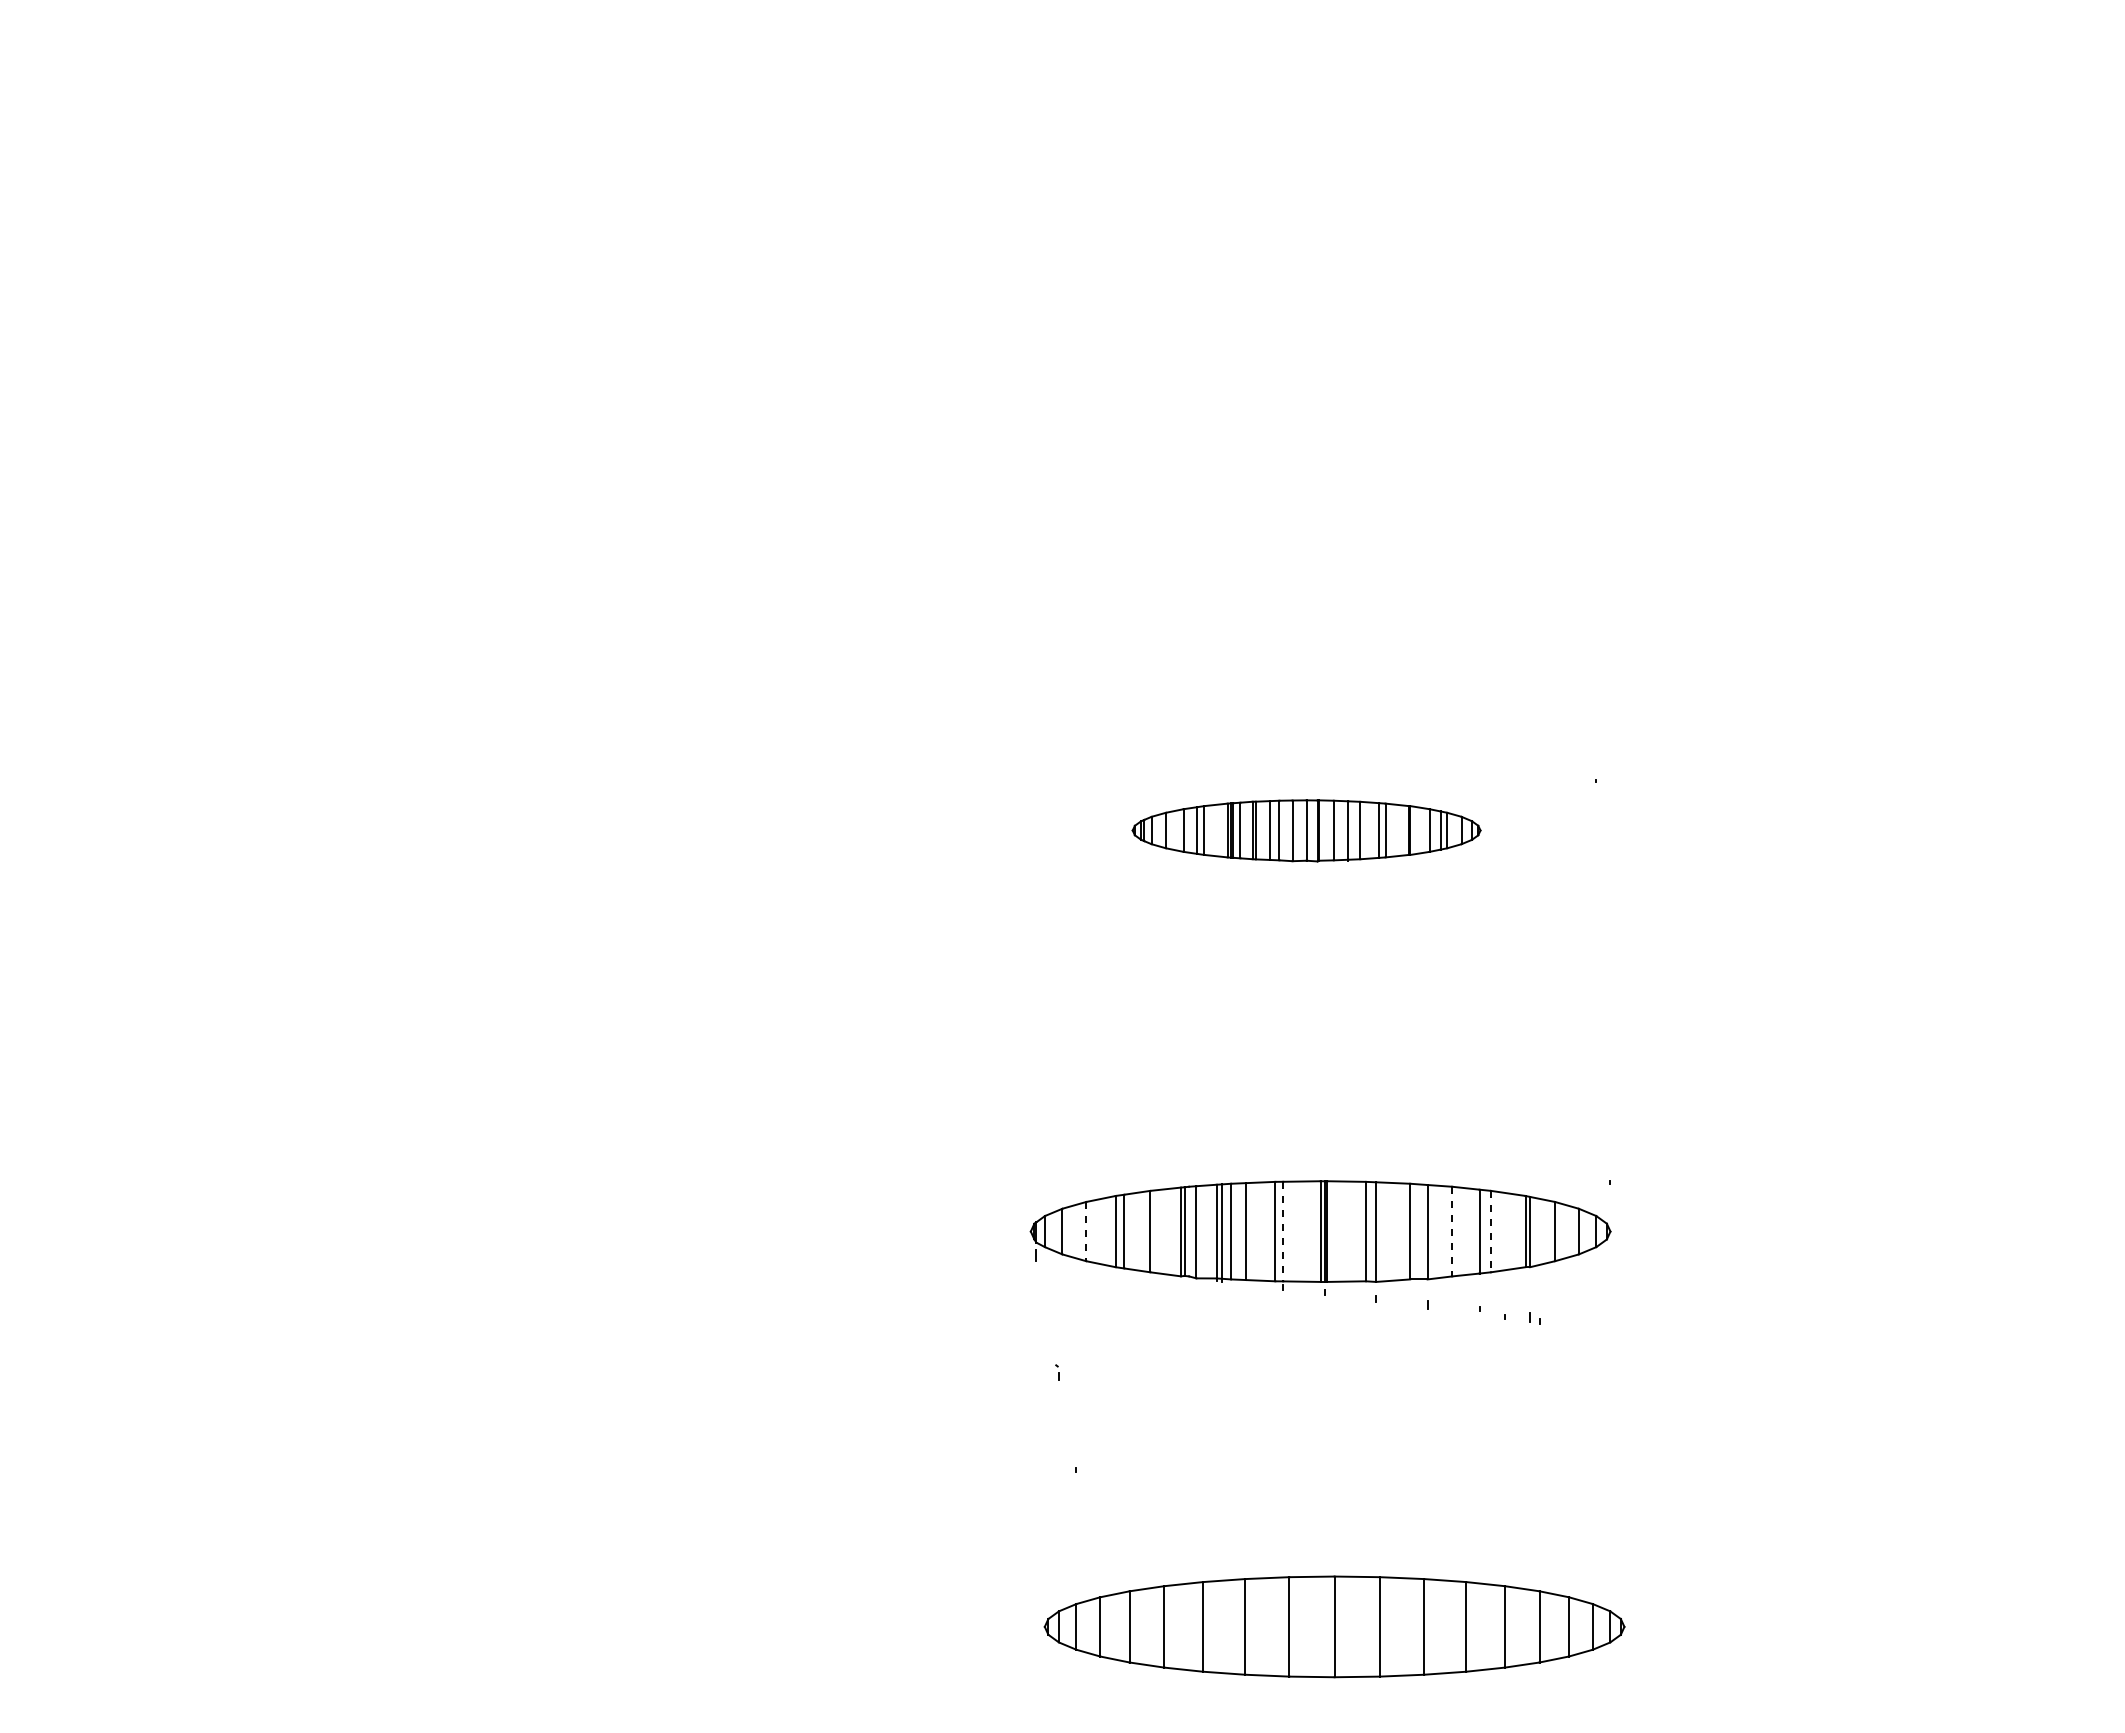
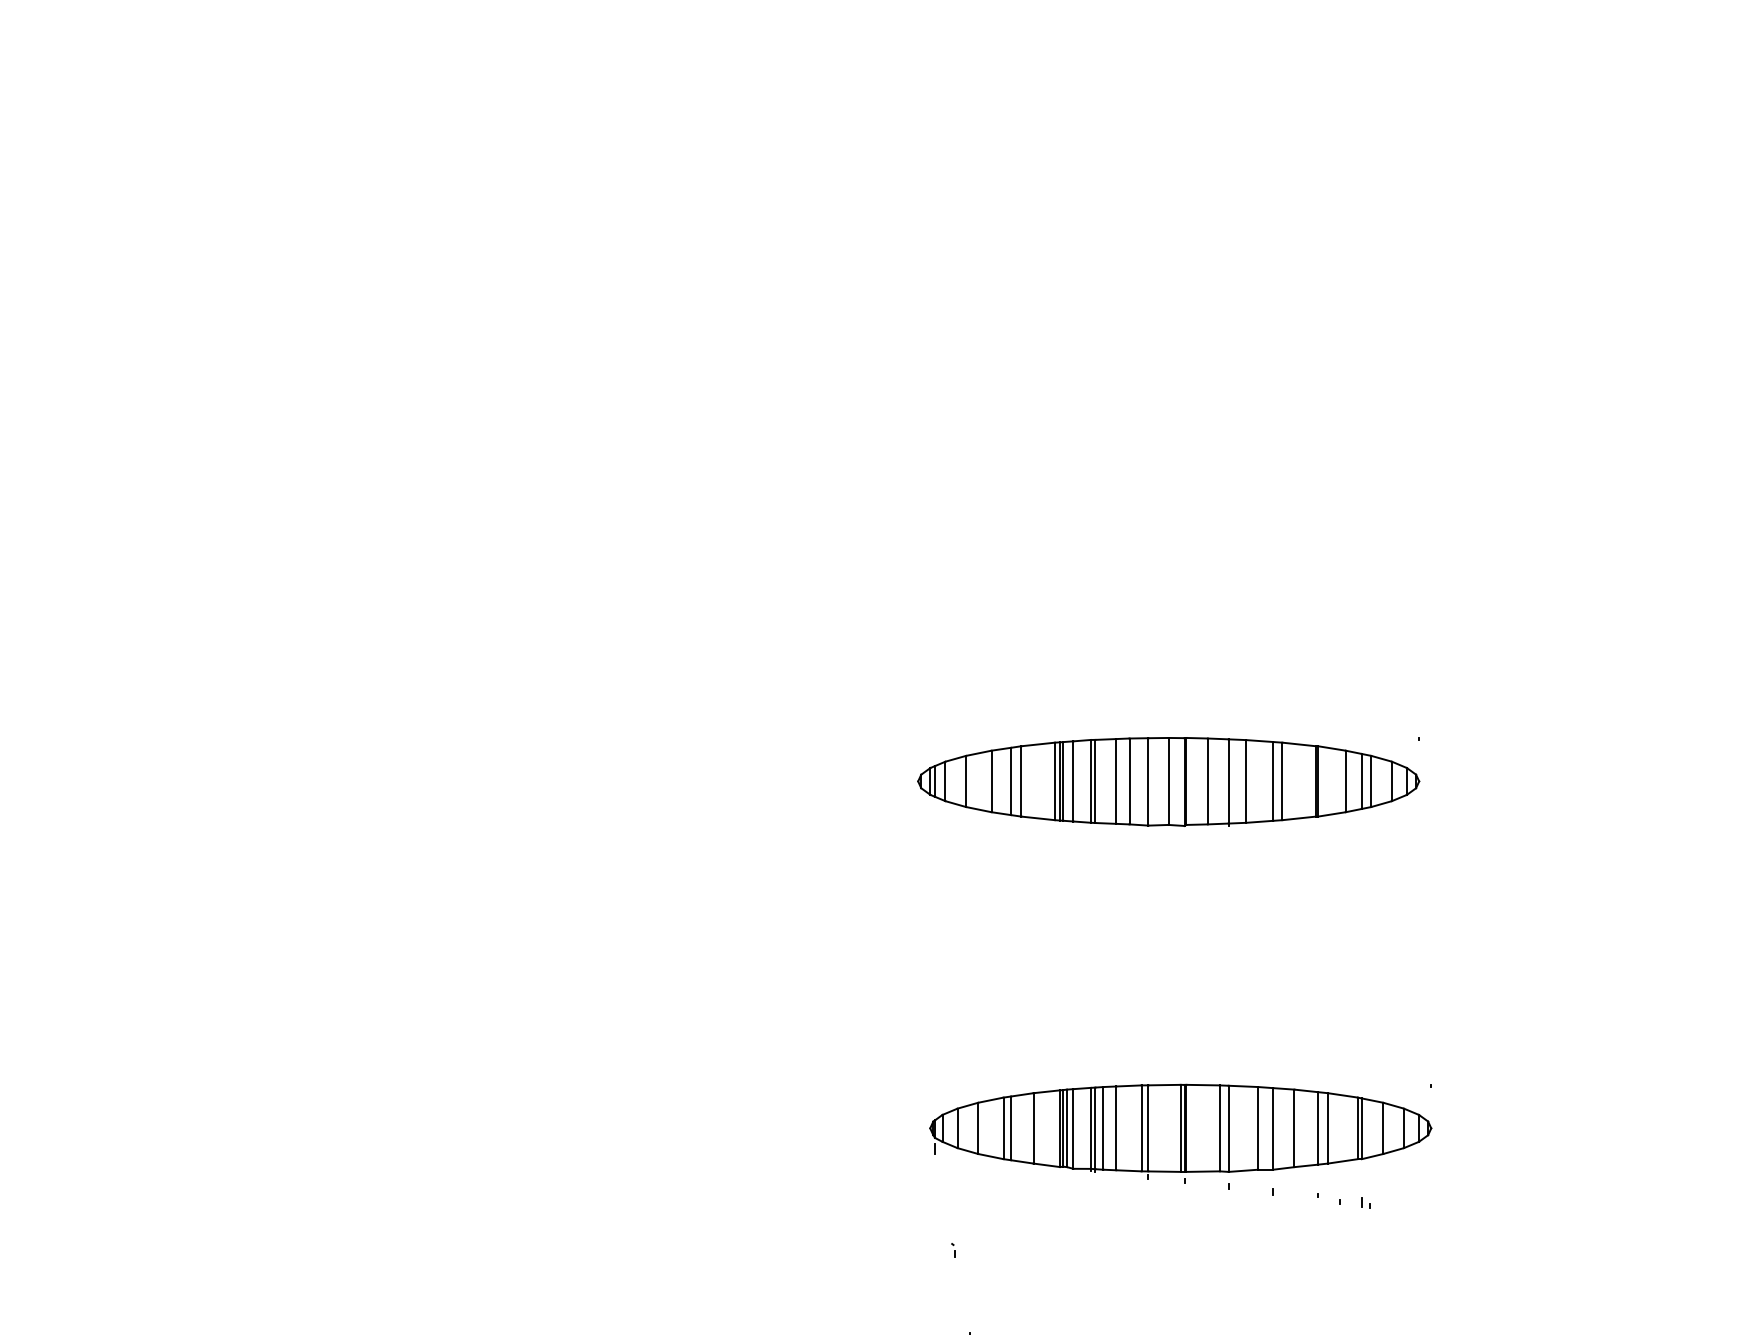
part: (1306, 830) -> (1168, 781), size x1.67
line: (1086, 1231) -> (978, 1128), dashed -> solid
line: (1189, 1231) -> (1067, 1128), added
line: (1283, 1231) -> (1148, 1128), dashed -> solid
line: (1452, 1231) -> (1294, 1128), dashed -> solid
line: (1490, 1231) -> (1327, 1128), dashed -> solid

